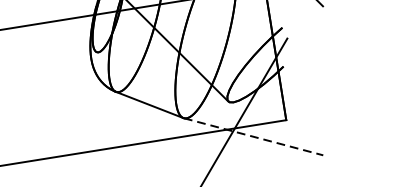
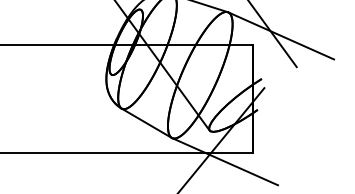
line: (253, 136) -> (225, 161), dashed -> solid

